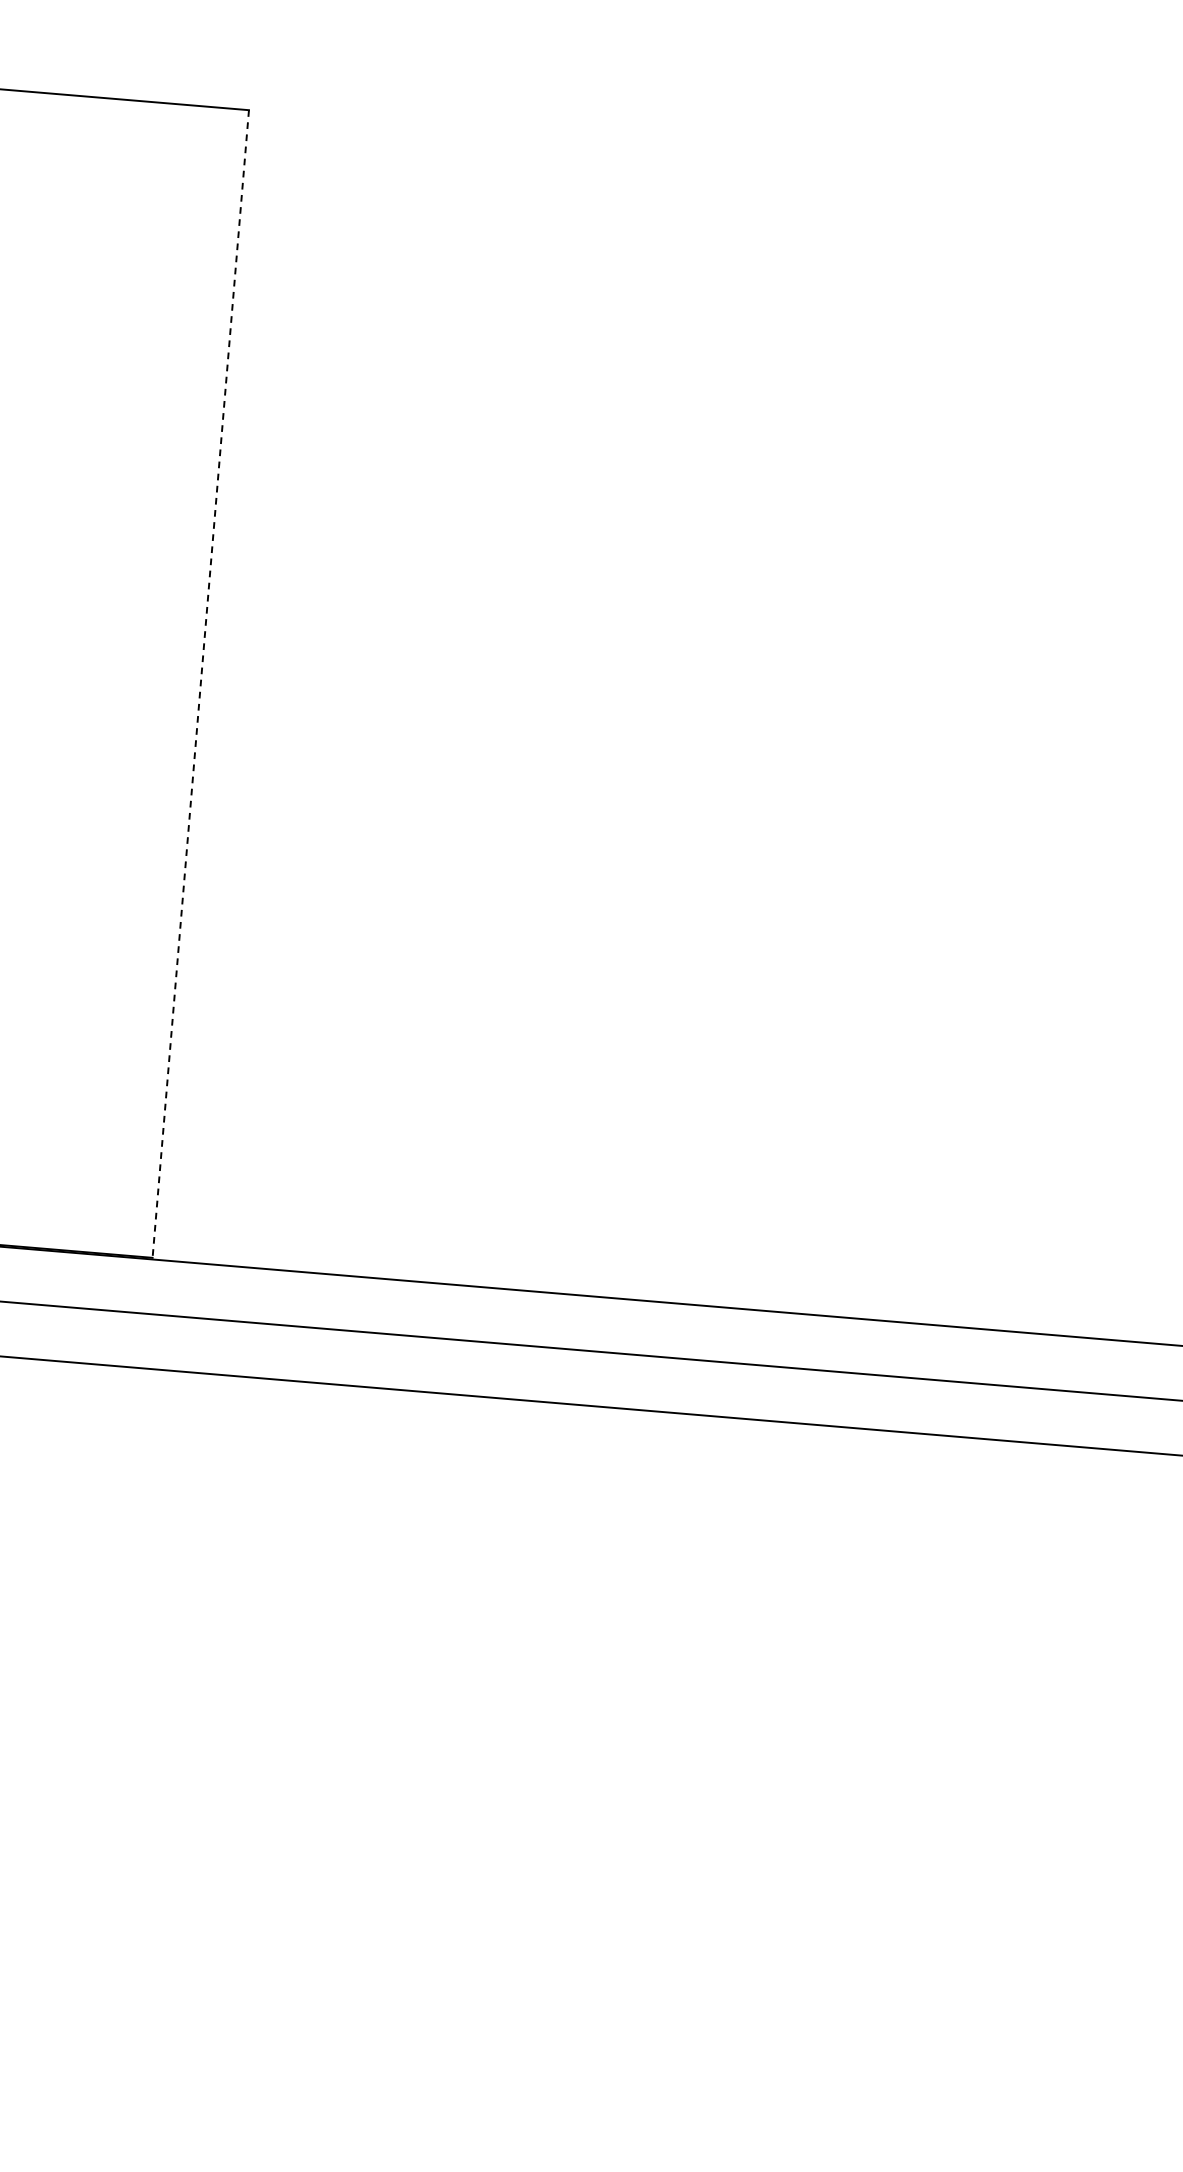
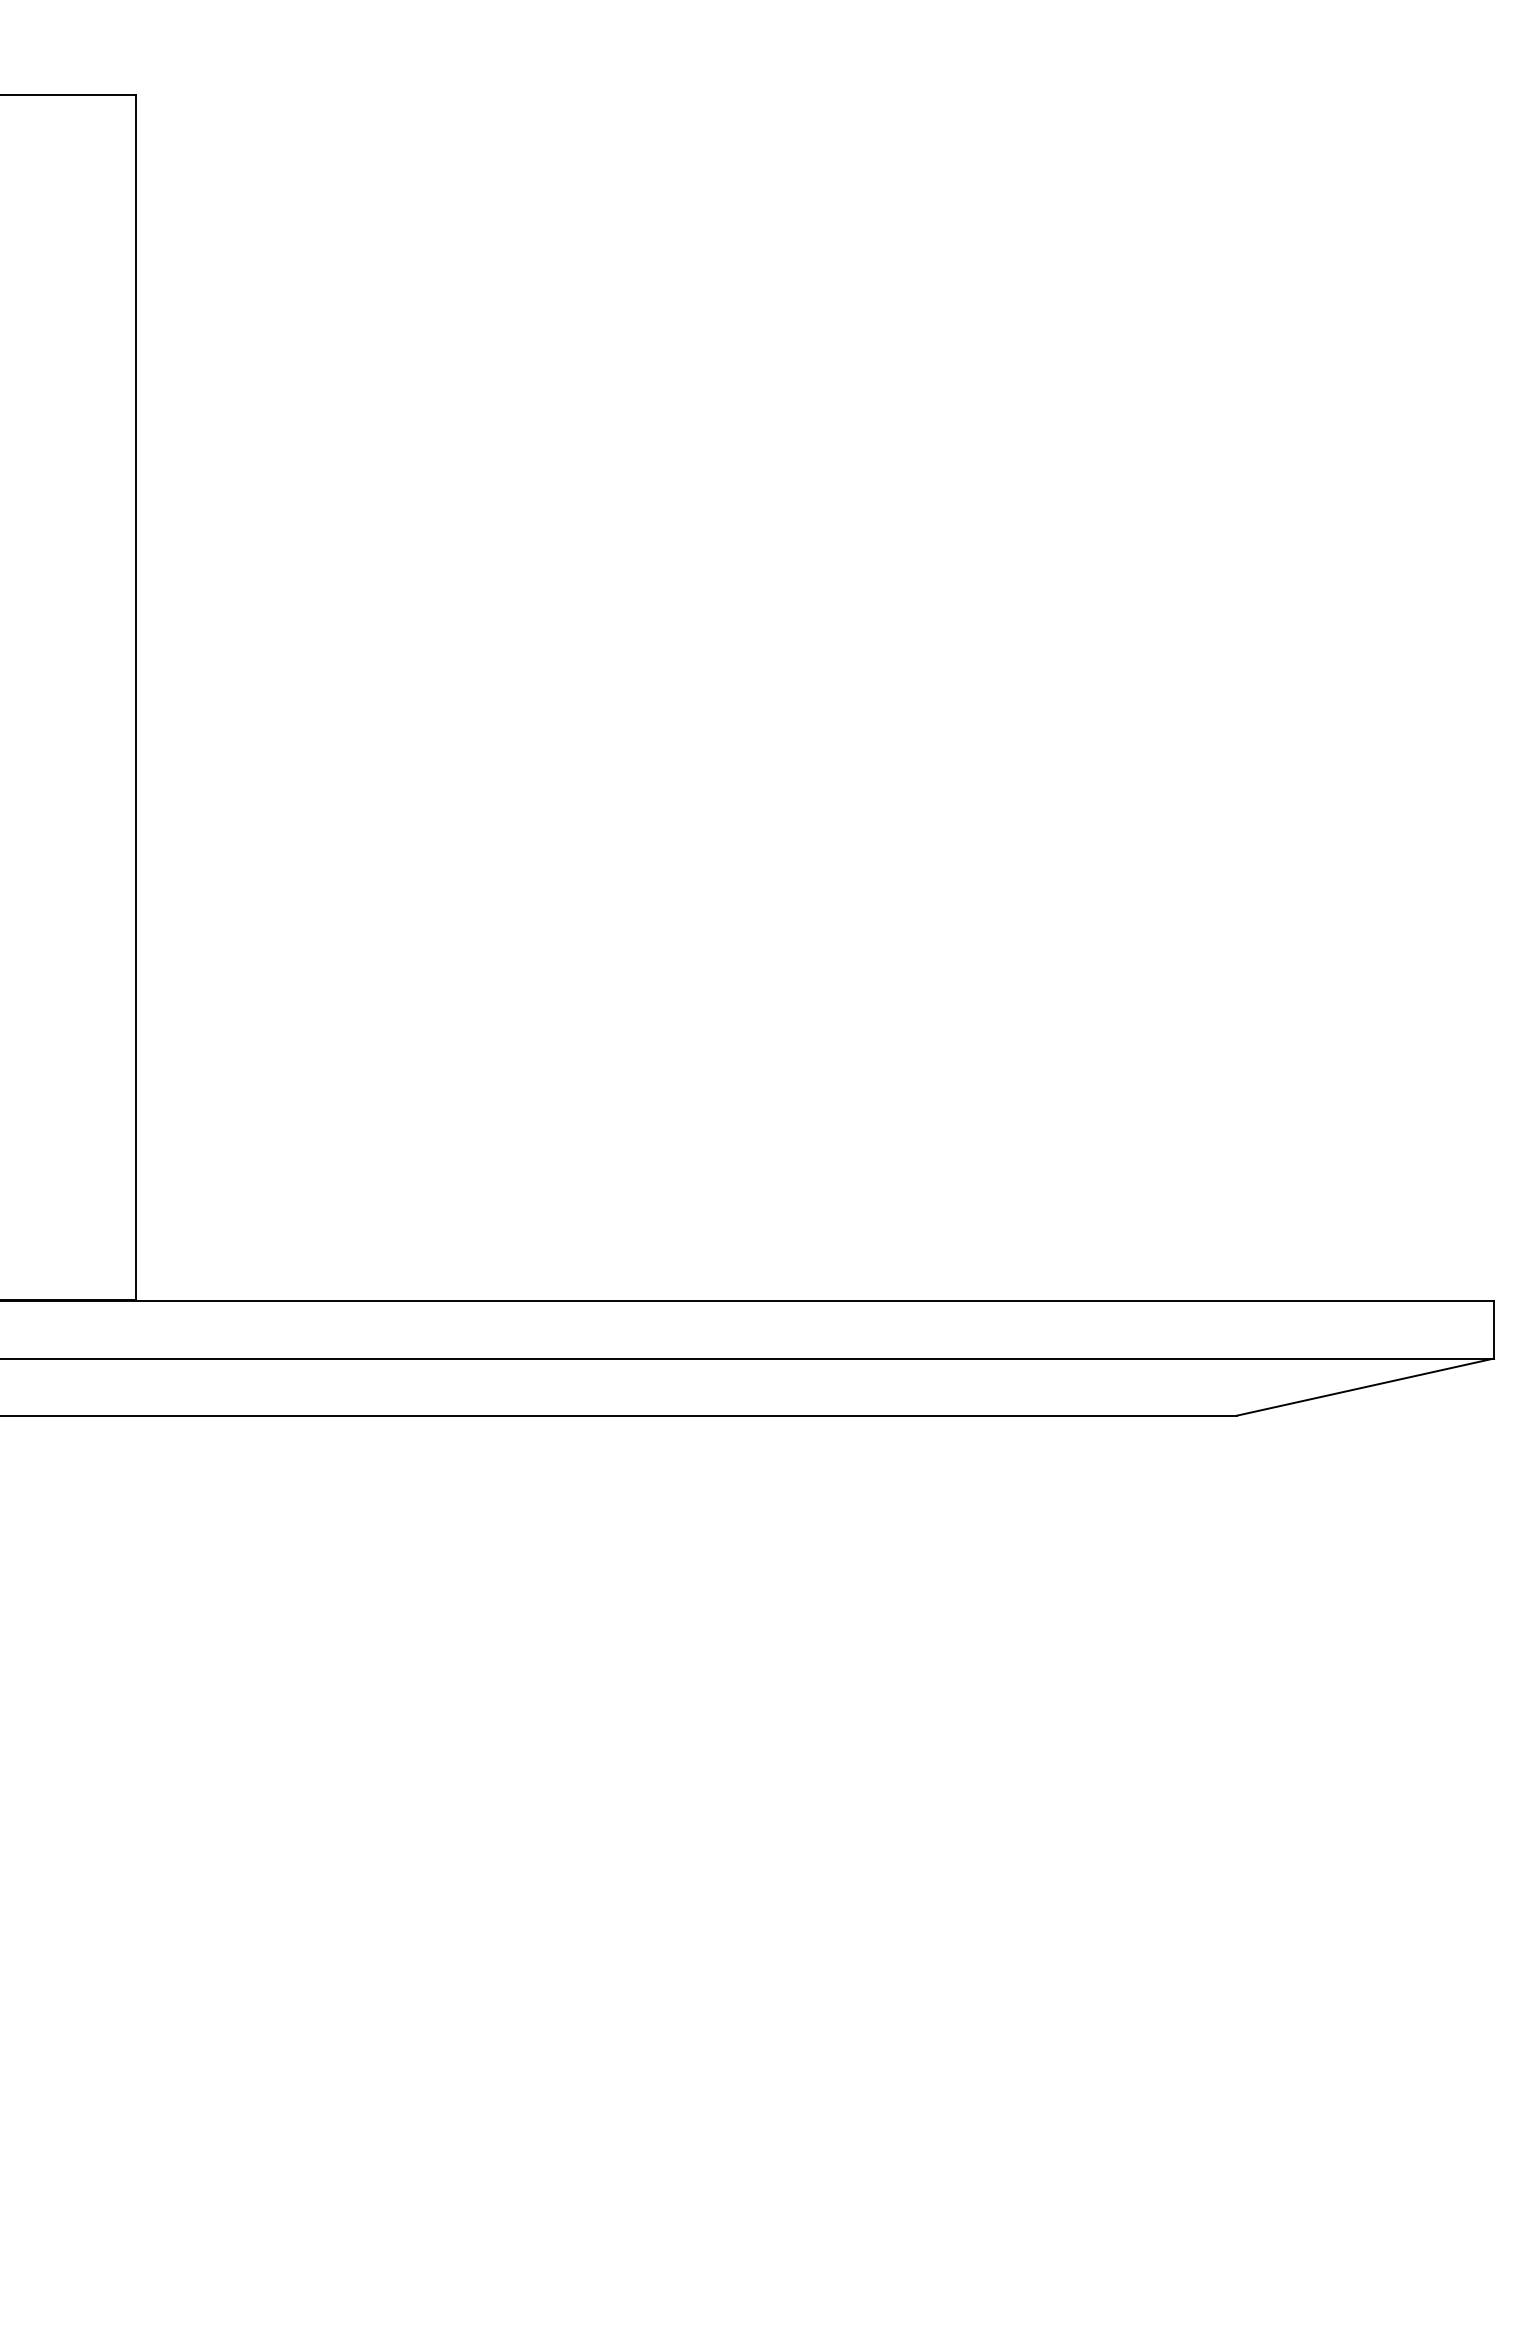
line: (200, 684) -> (136, 697), dashed -> solid

